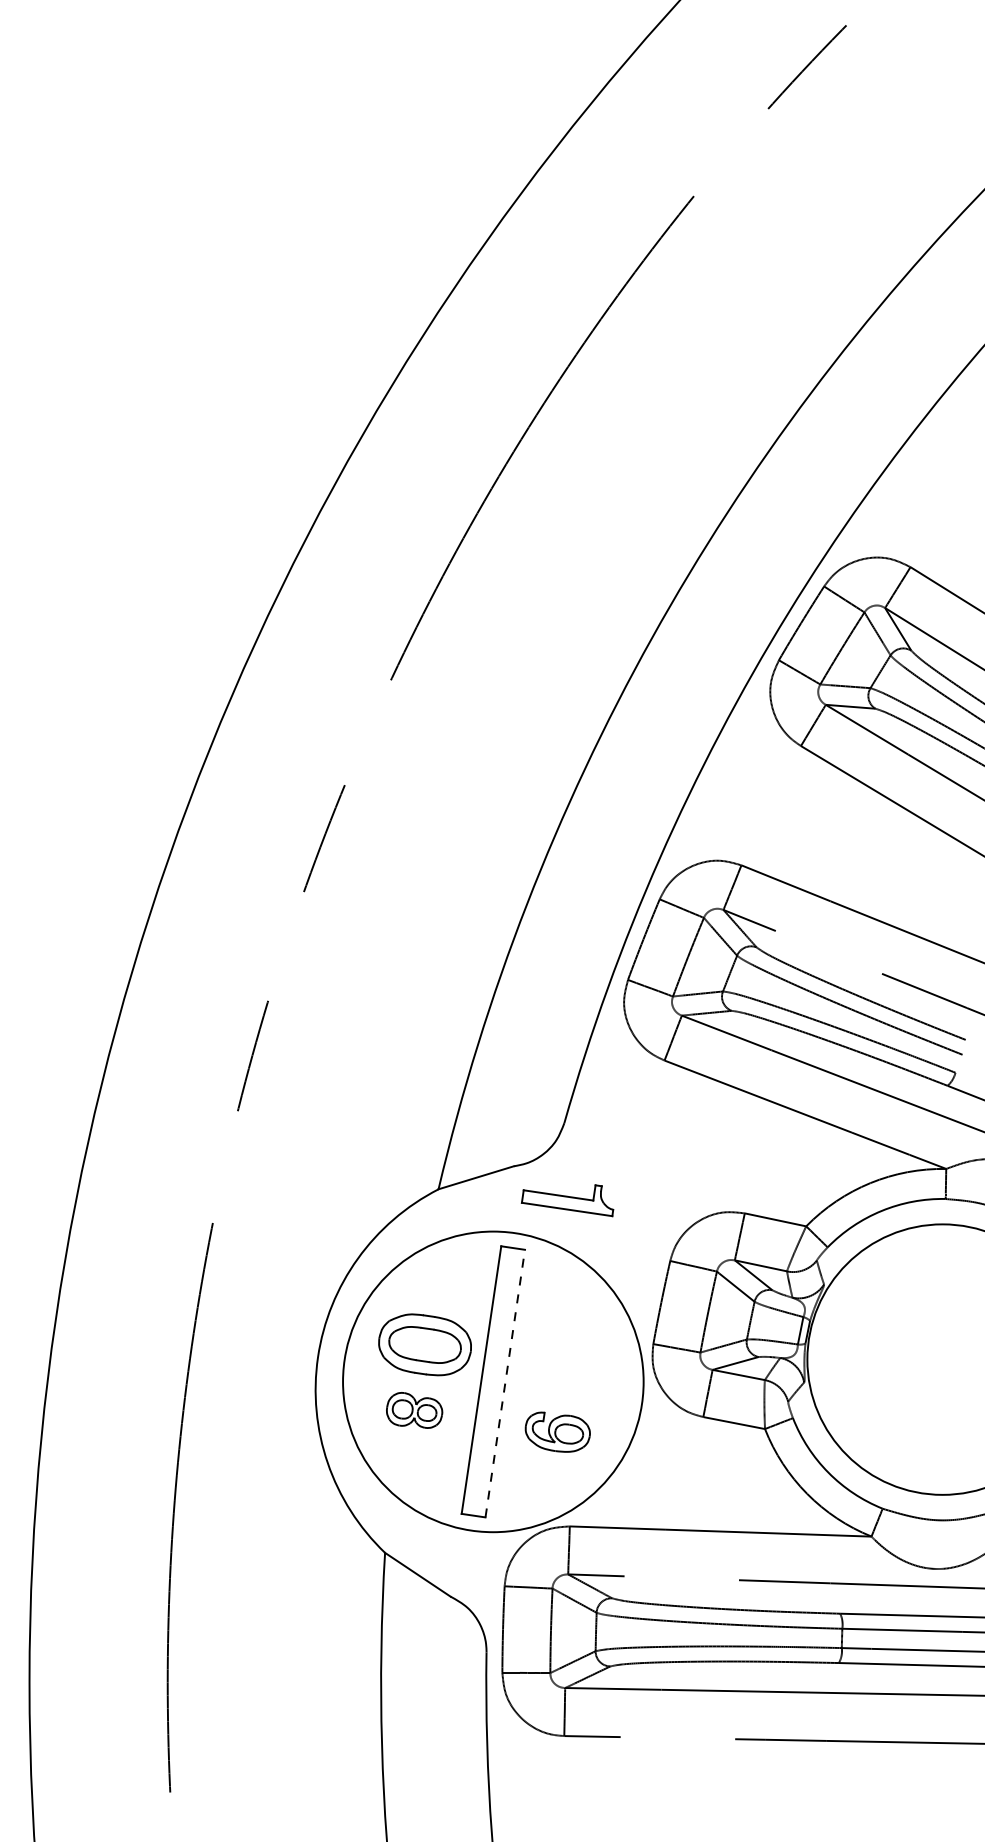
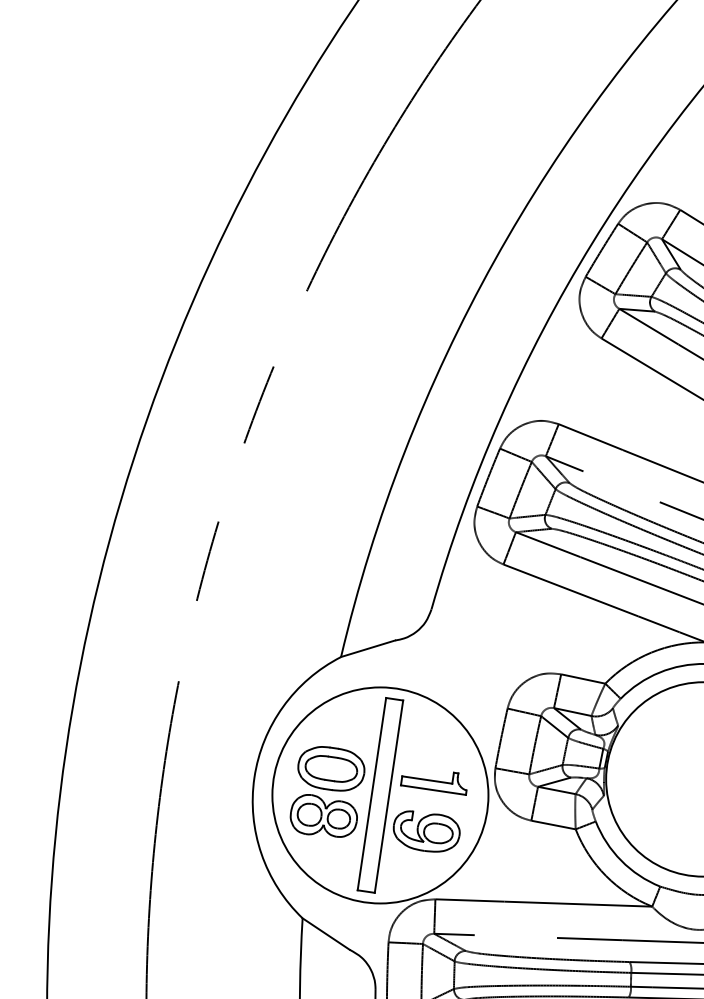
part: (567, 1200) -> (433, 783), moved
line: (505, 1383) -> (389, 796), dashed -> solid
part: (414, 1410) -> (323, 816), size x1.67
part: (557, 1432) -> (426, 831), size x1.43

